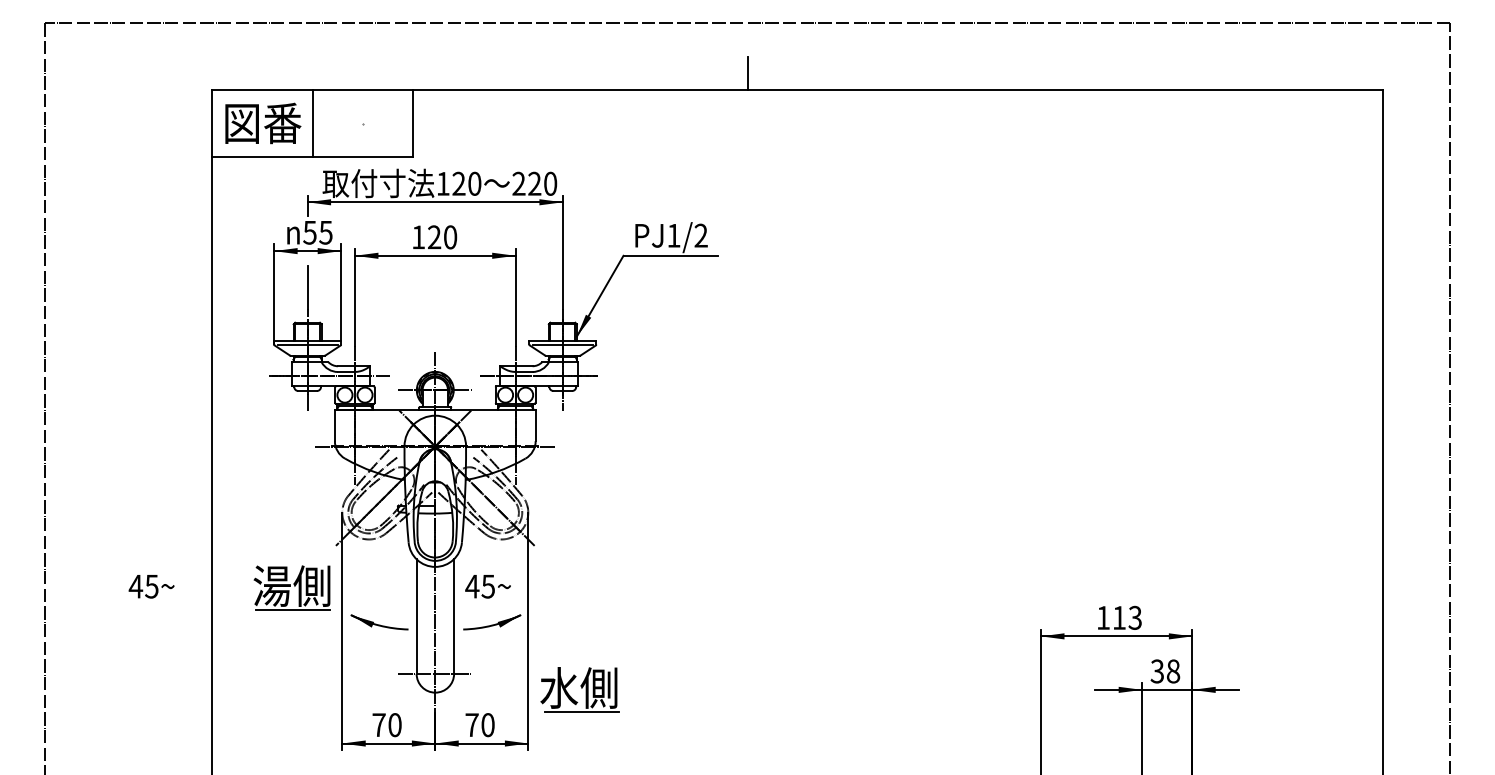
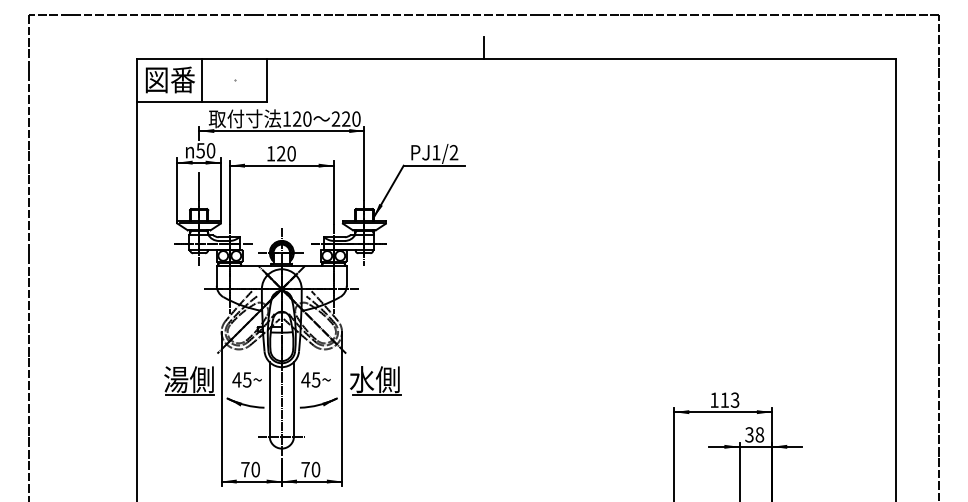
text: (325, 232) -> (210, 150), 55 -> 50
text: (150, 585) -> (246, 379), moved
part: (579, 689) -> (375, 380), moved

